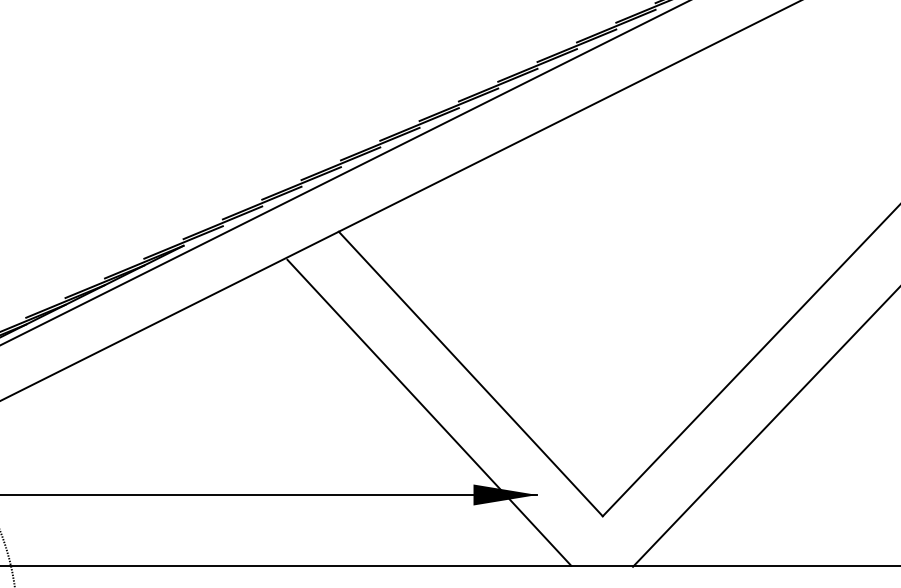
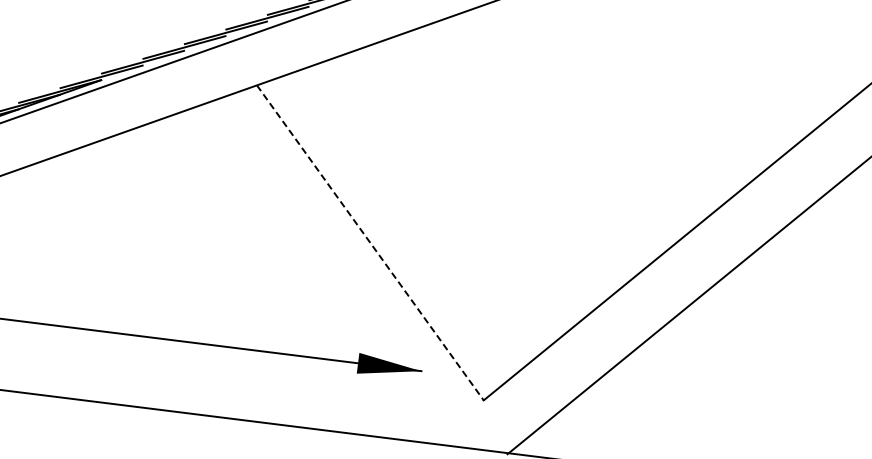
line: (471, 374) -> (370, 243), solid -> dashed
line: (429, 412) -> (324, 275), removed

